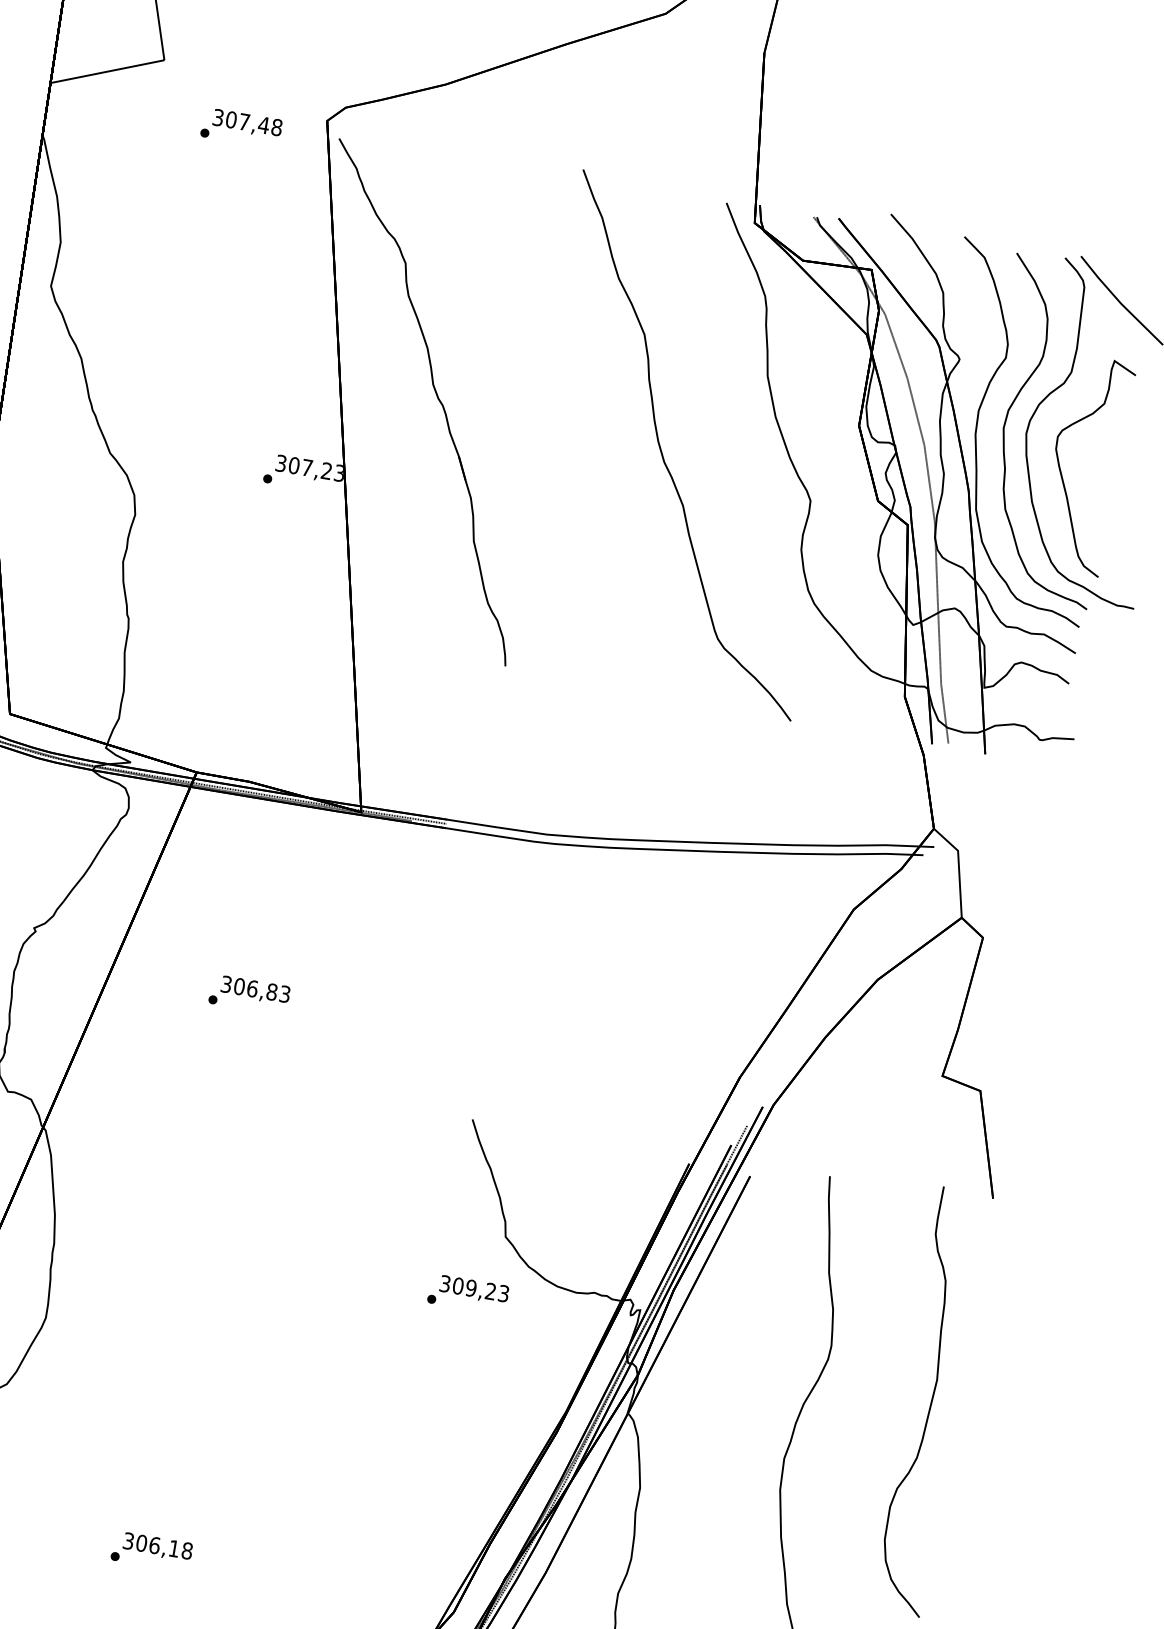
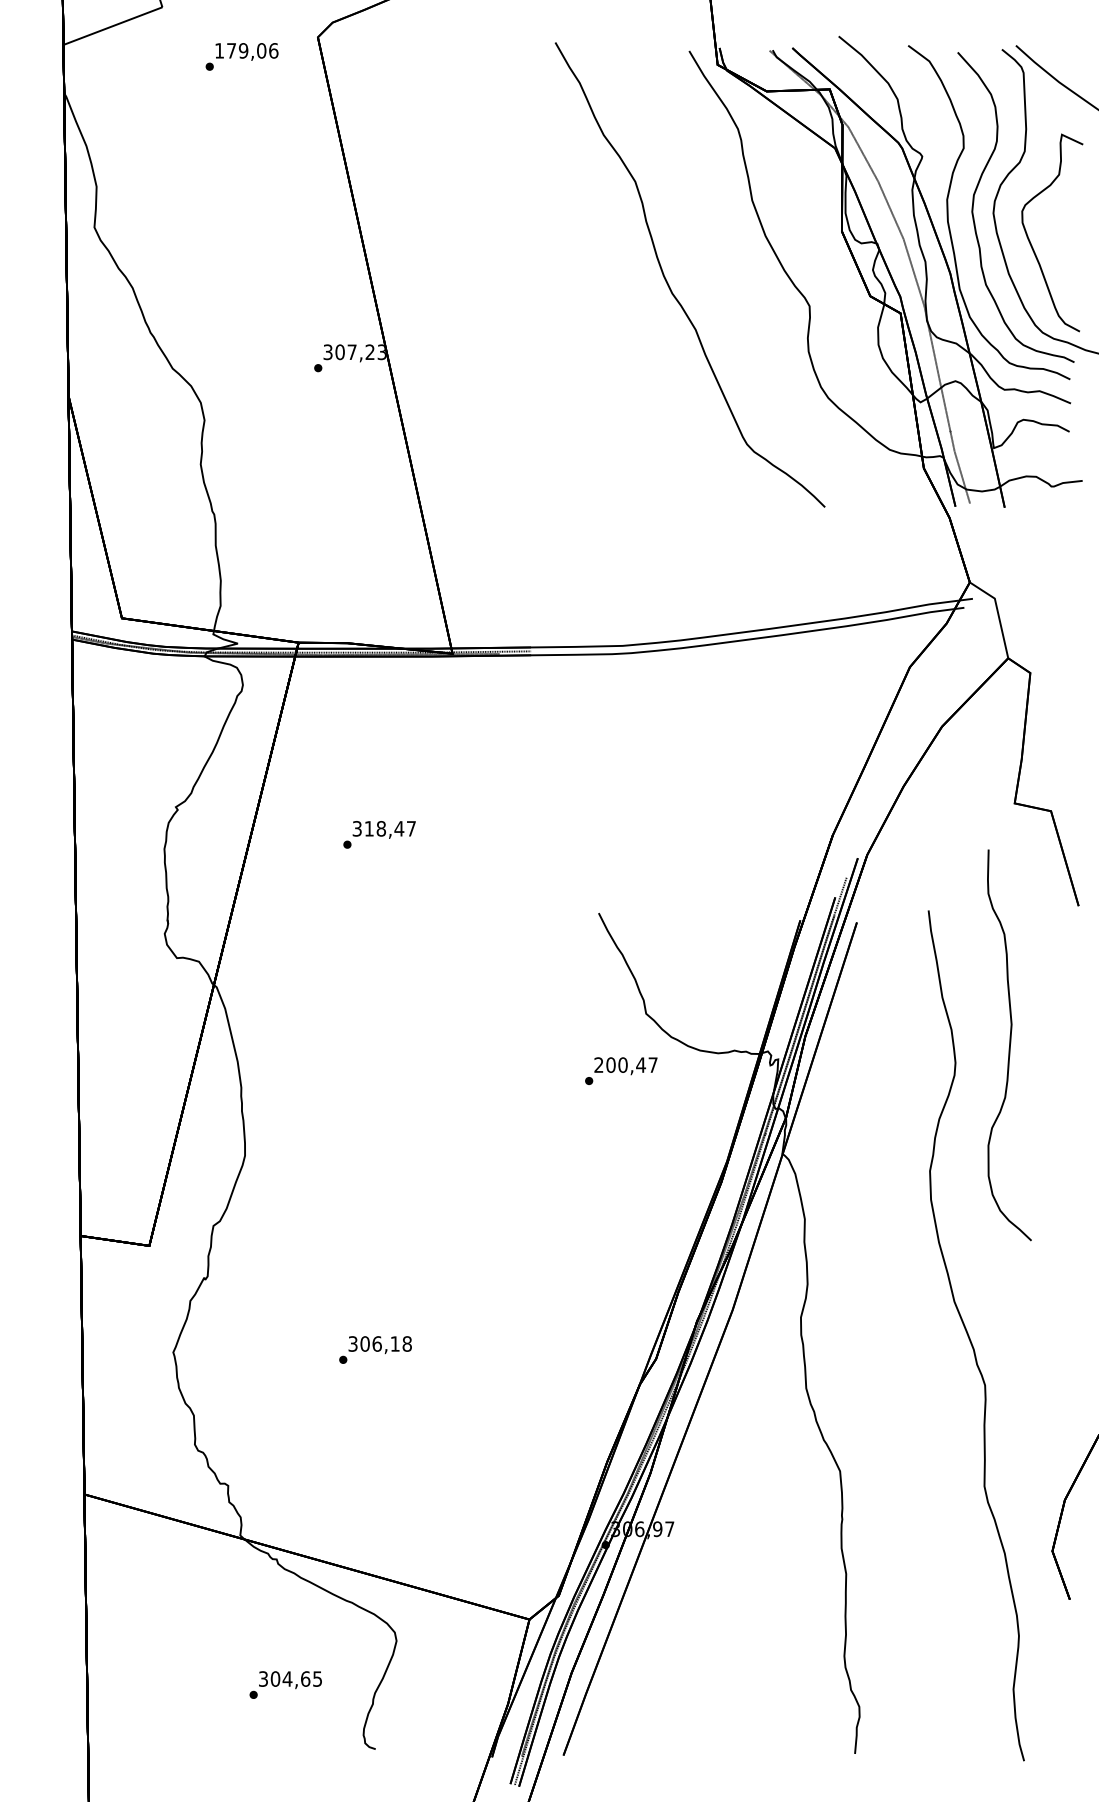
text: (247, 122) -> (246, 50), 307,48 -> 179,06
part: (436, 396) -> (457, 268), removed
text: (261, 989) -> (389, 828), 306,83 -> 318,47
text: (474, 1288) -> (625, 1064), 309,23 -> 200,47
part: (931, 1402) -> (1009, 1045), moved

